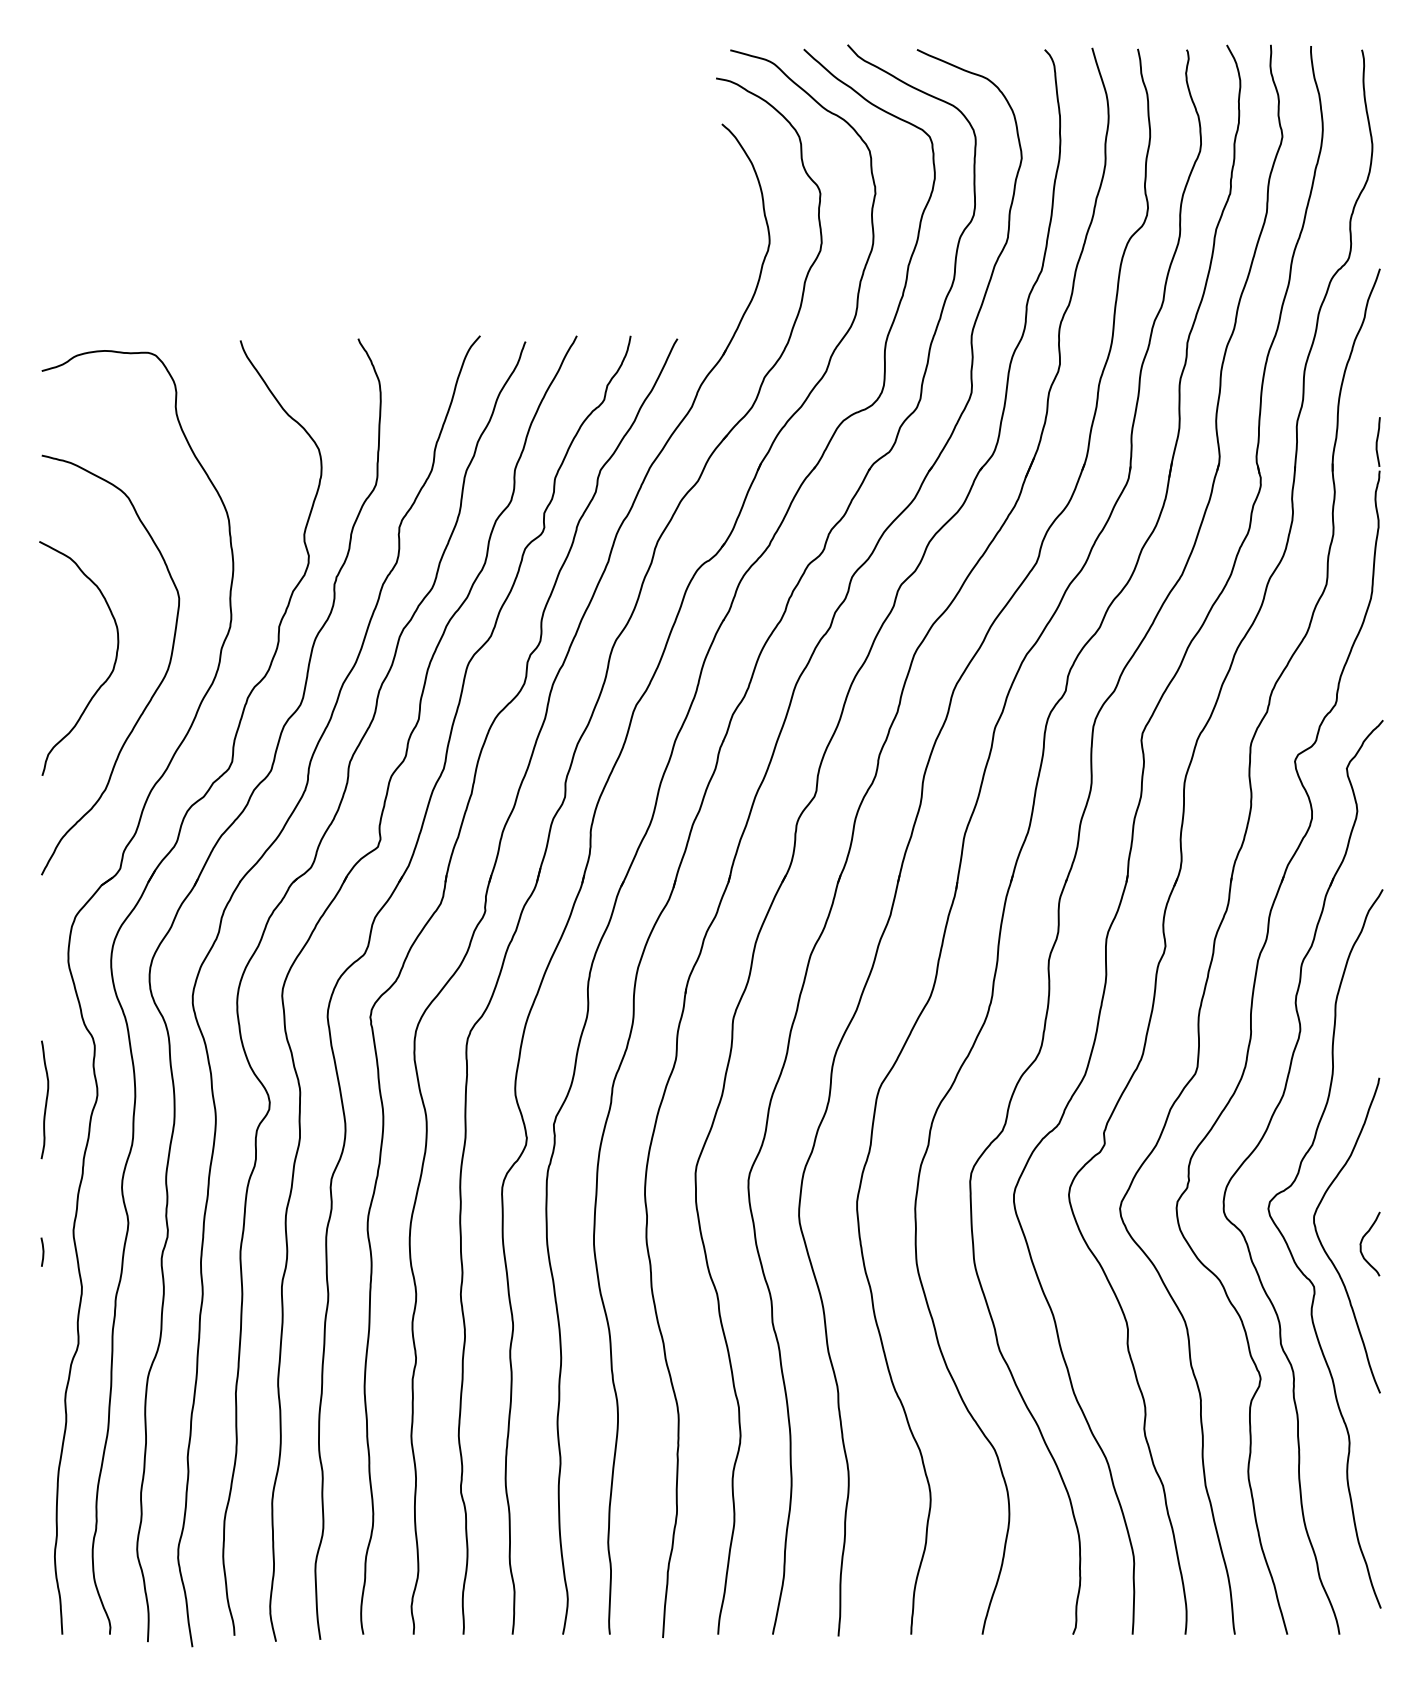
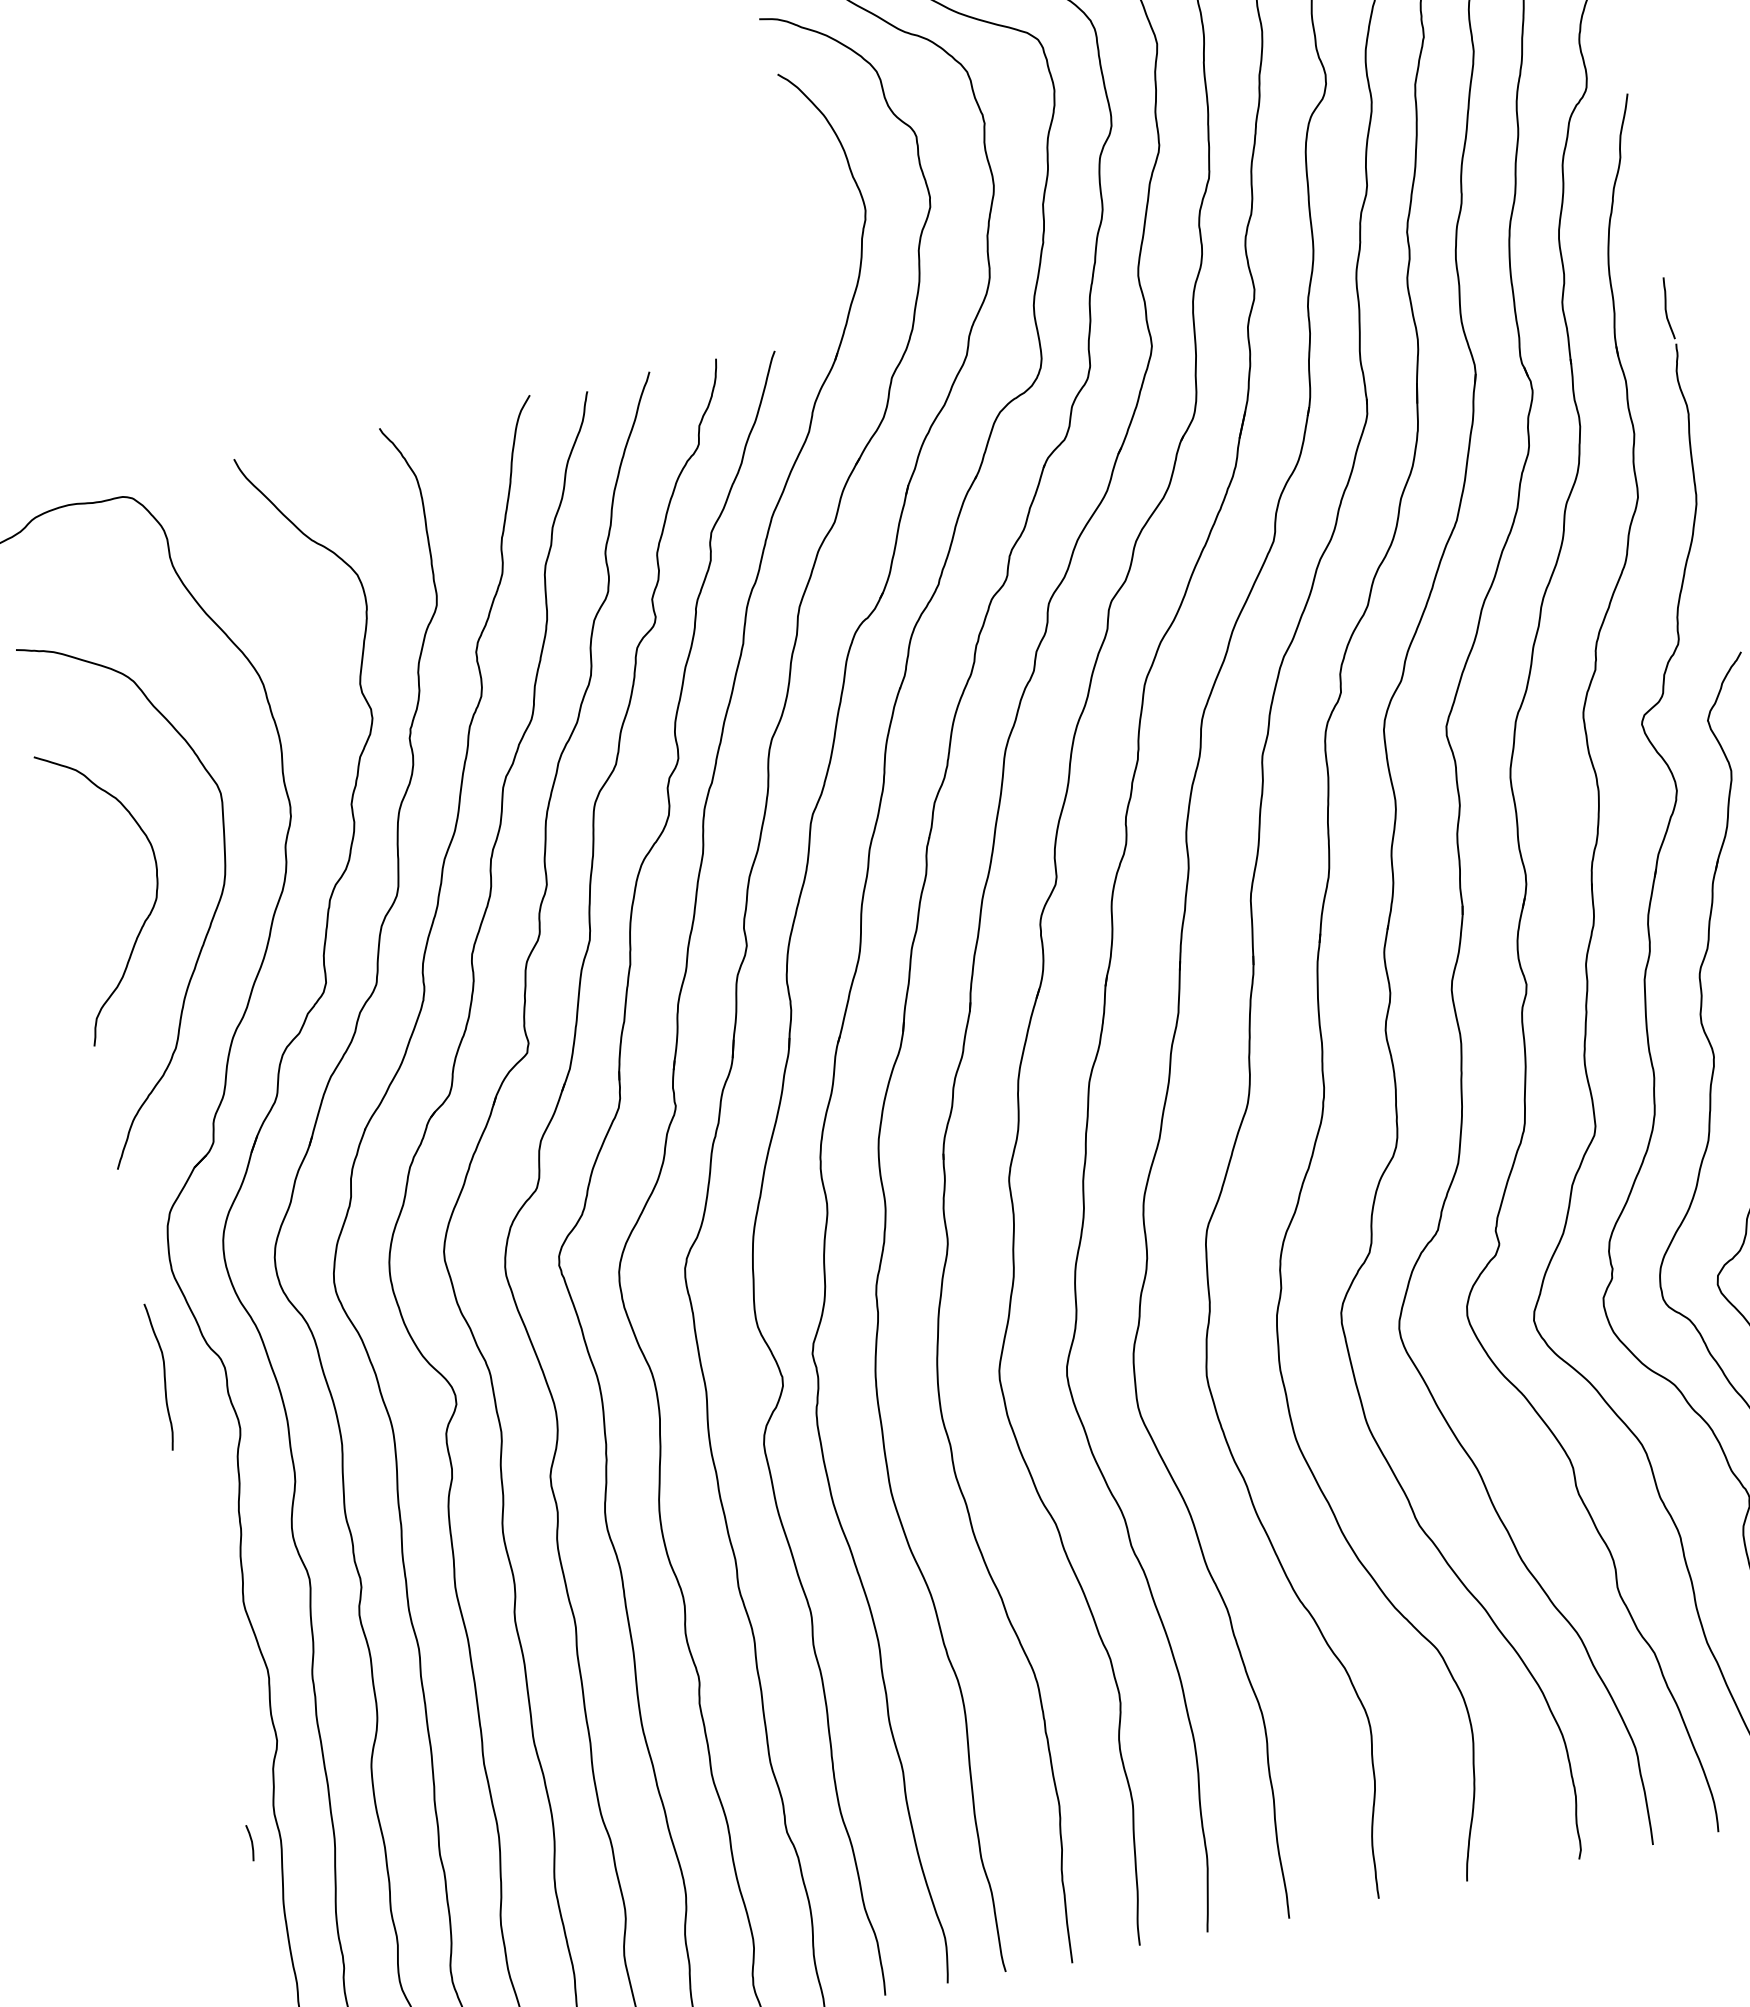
curve: (45, 1099) -> (163, 1375), moved
line: (42, 1251) -> (250, 1842), moved

